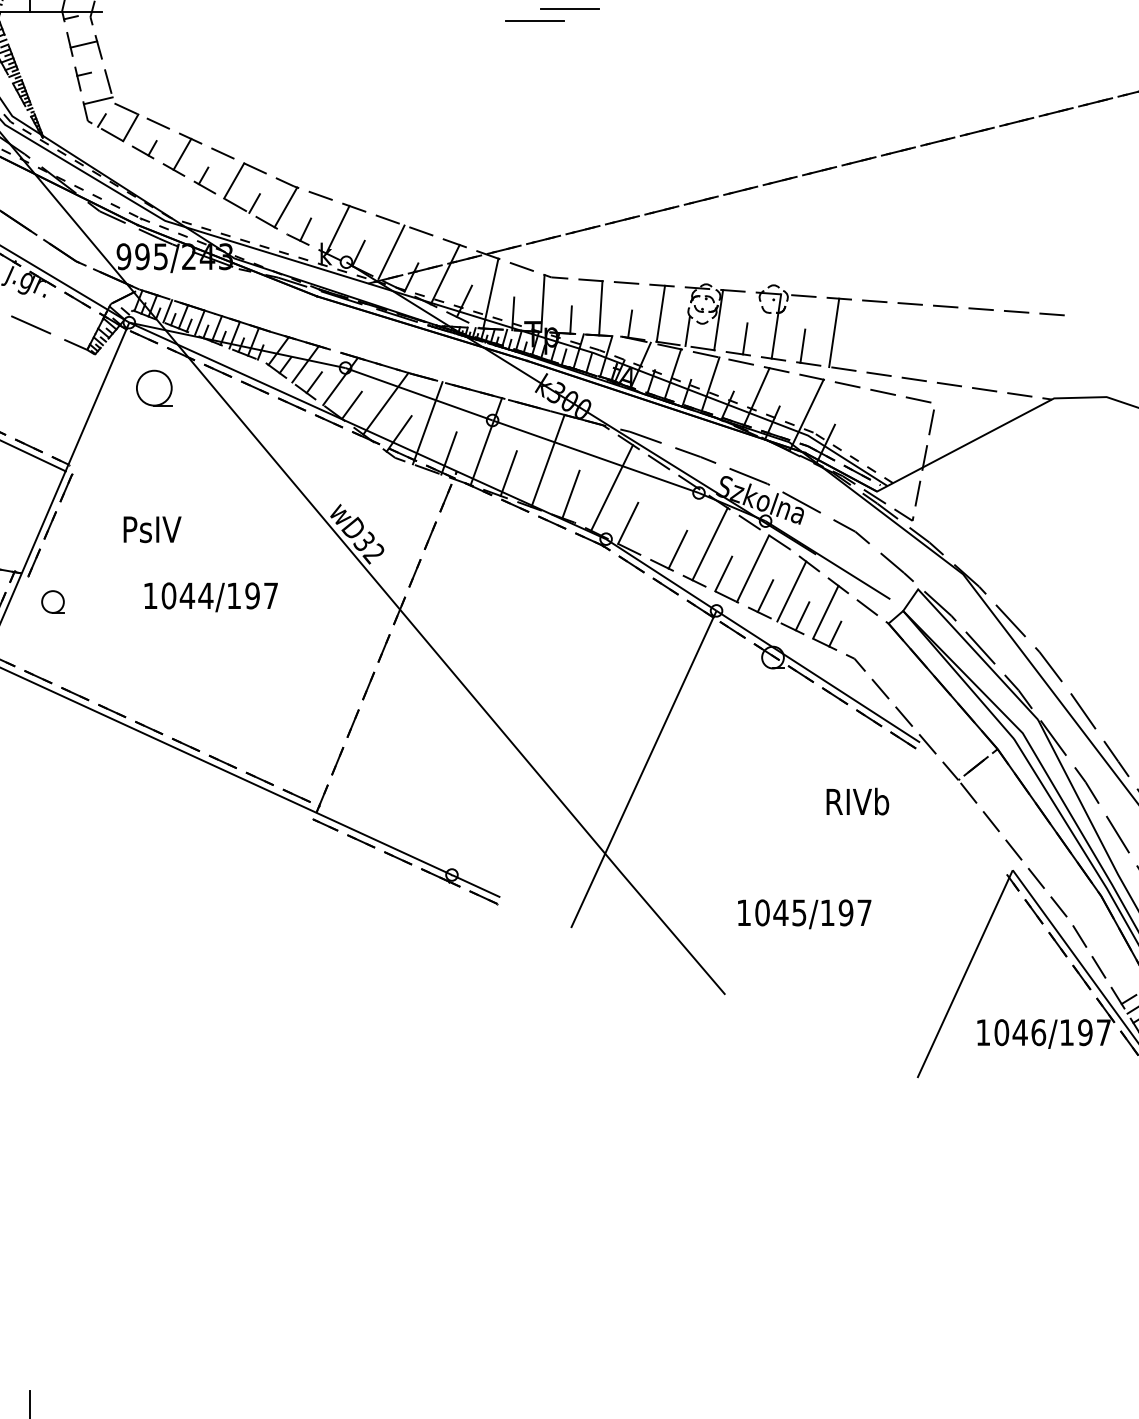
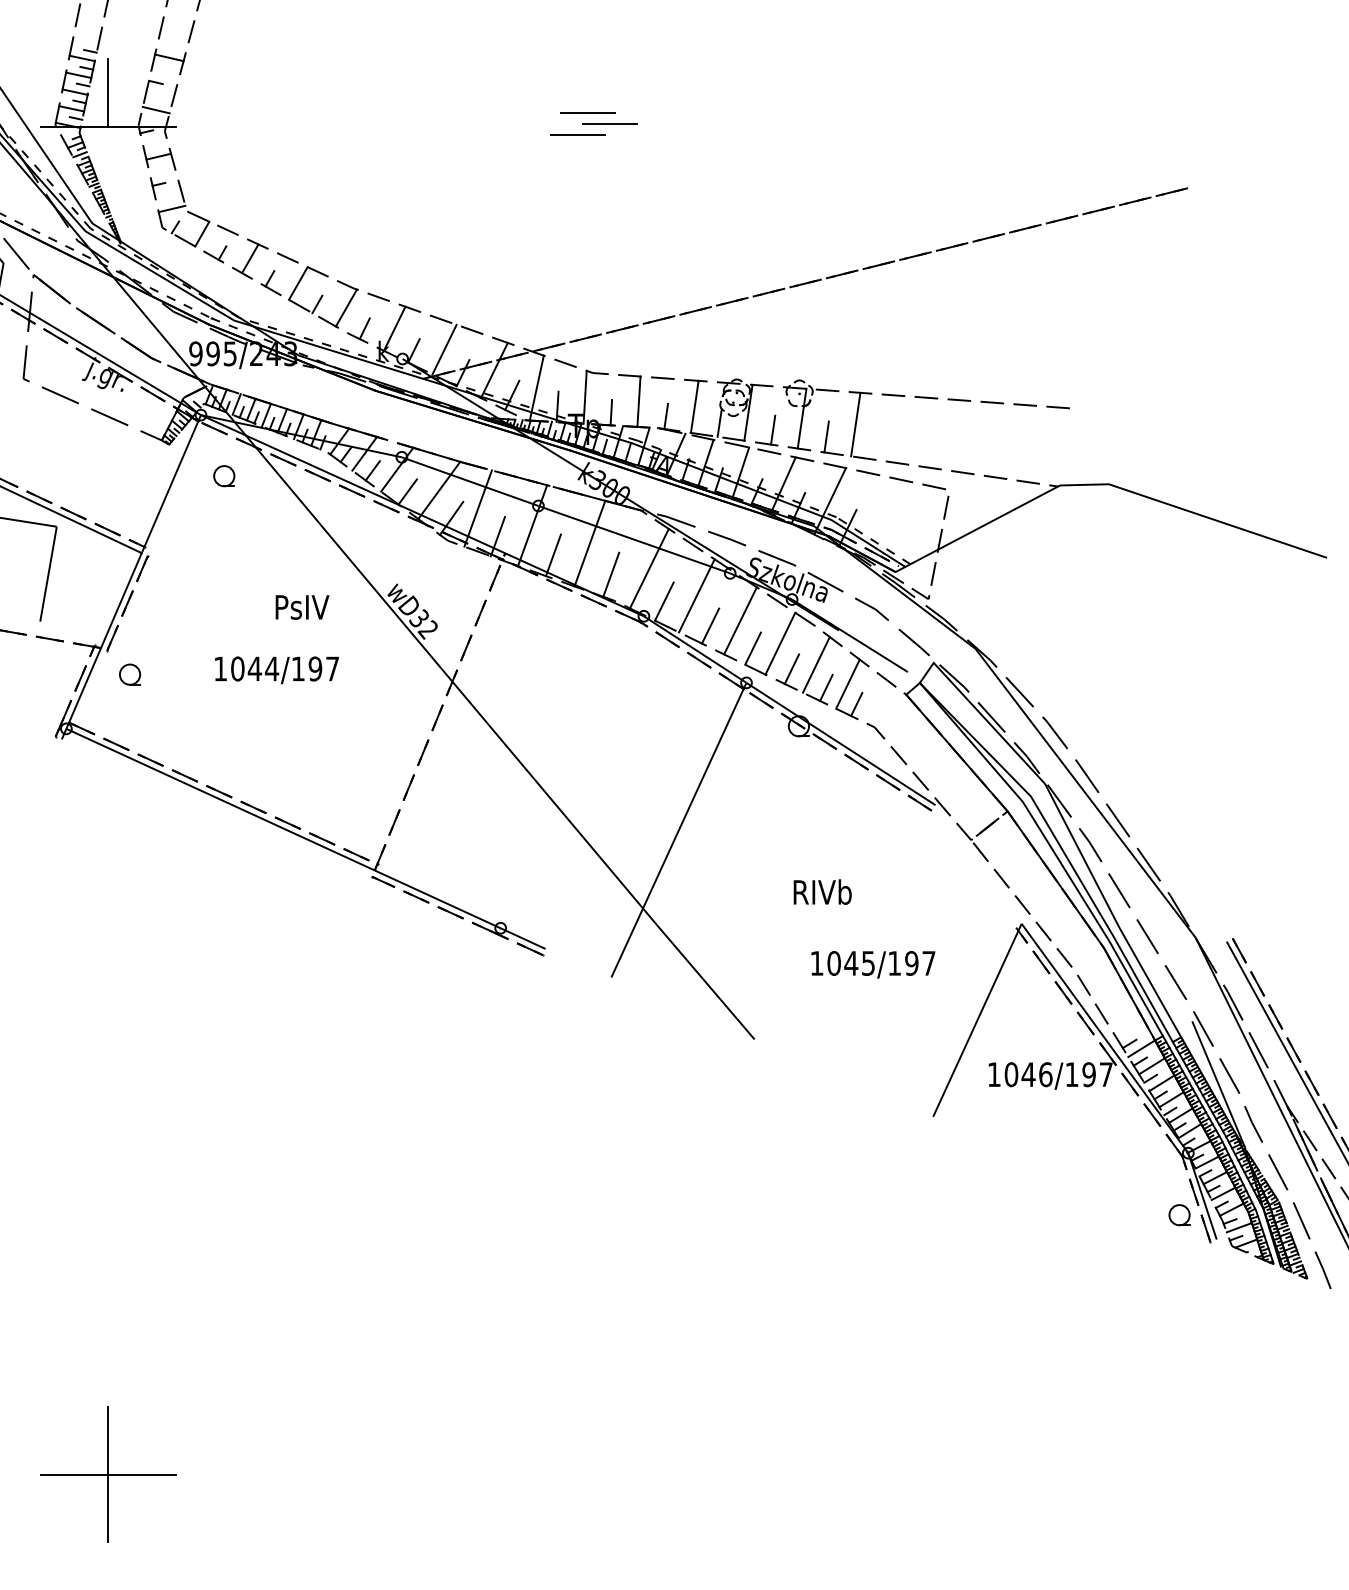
part: (154, 388) -> (224, 476), size x0.62
line: (662, 516) -> (696, 595), added
text: (152, 529) -> (302, 607), moved
text: (857, 800) -> (822, 891), moved
text: (804, 914) -> (873, 964), moved

